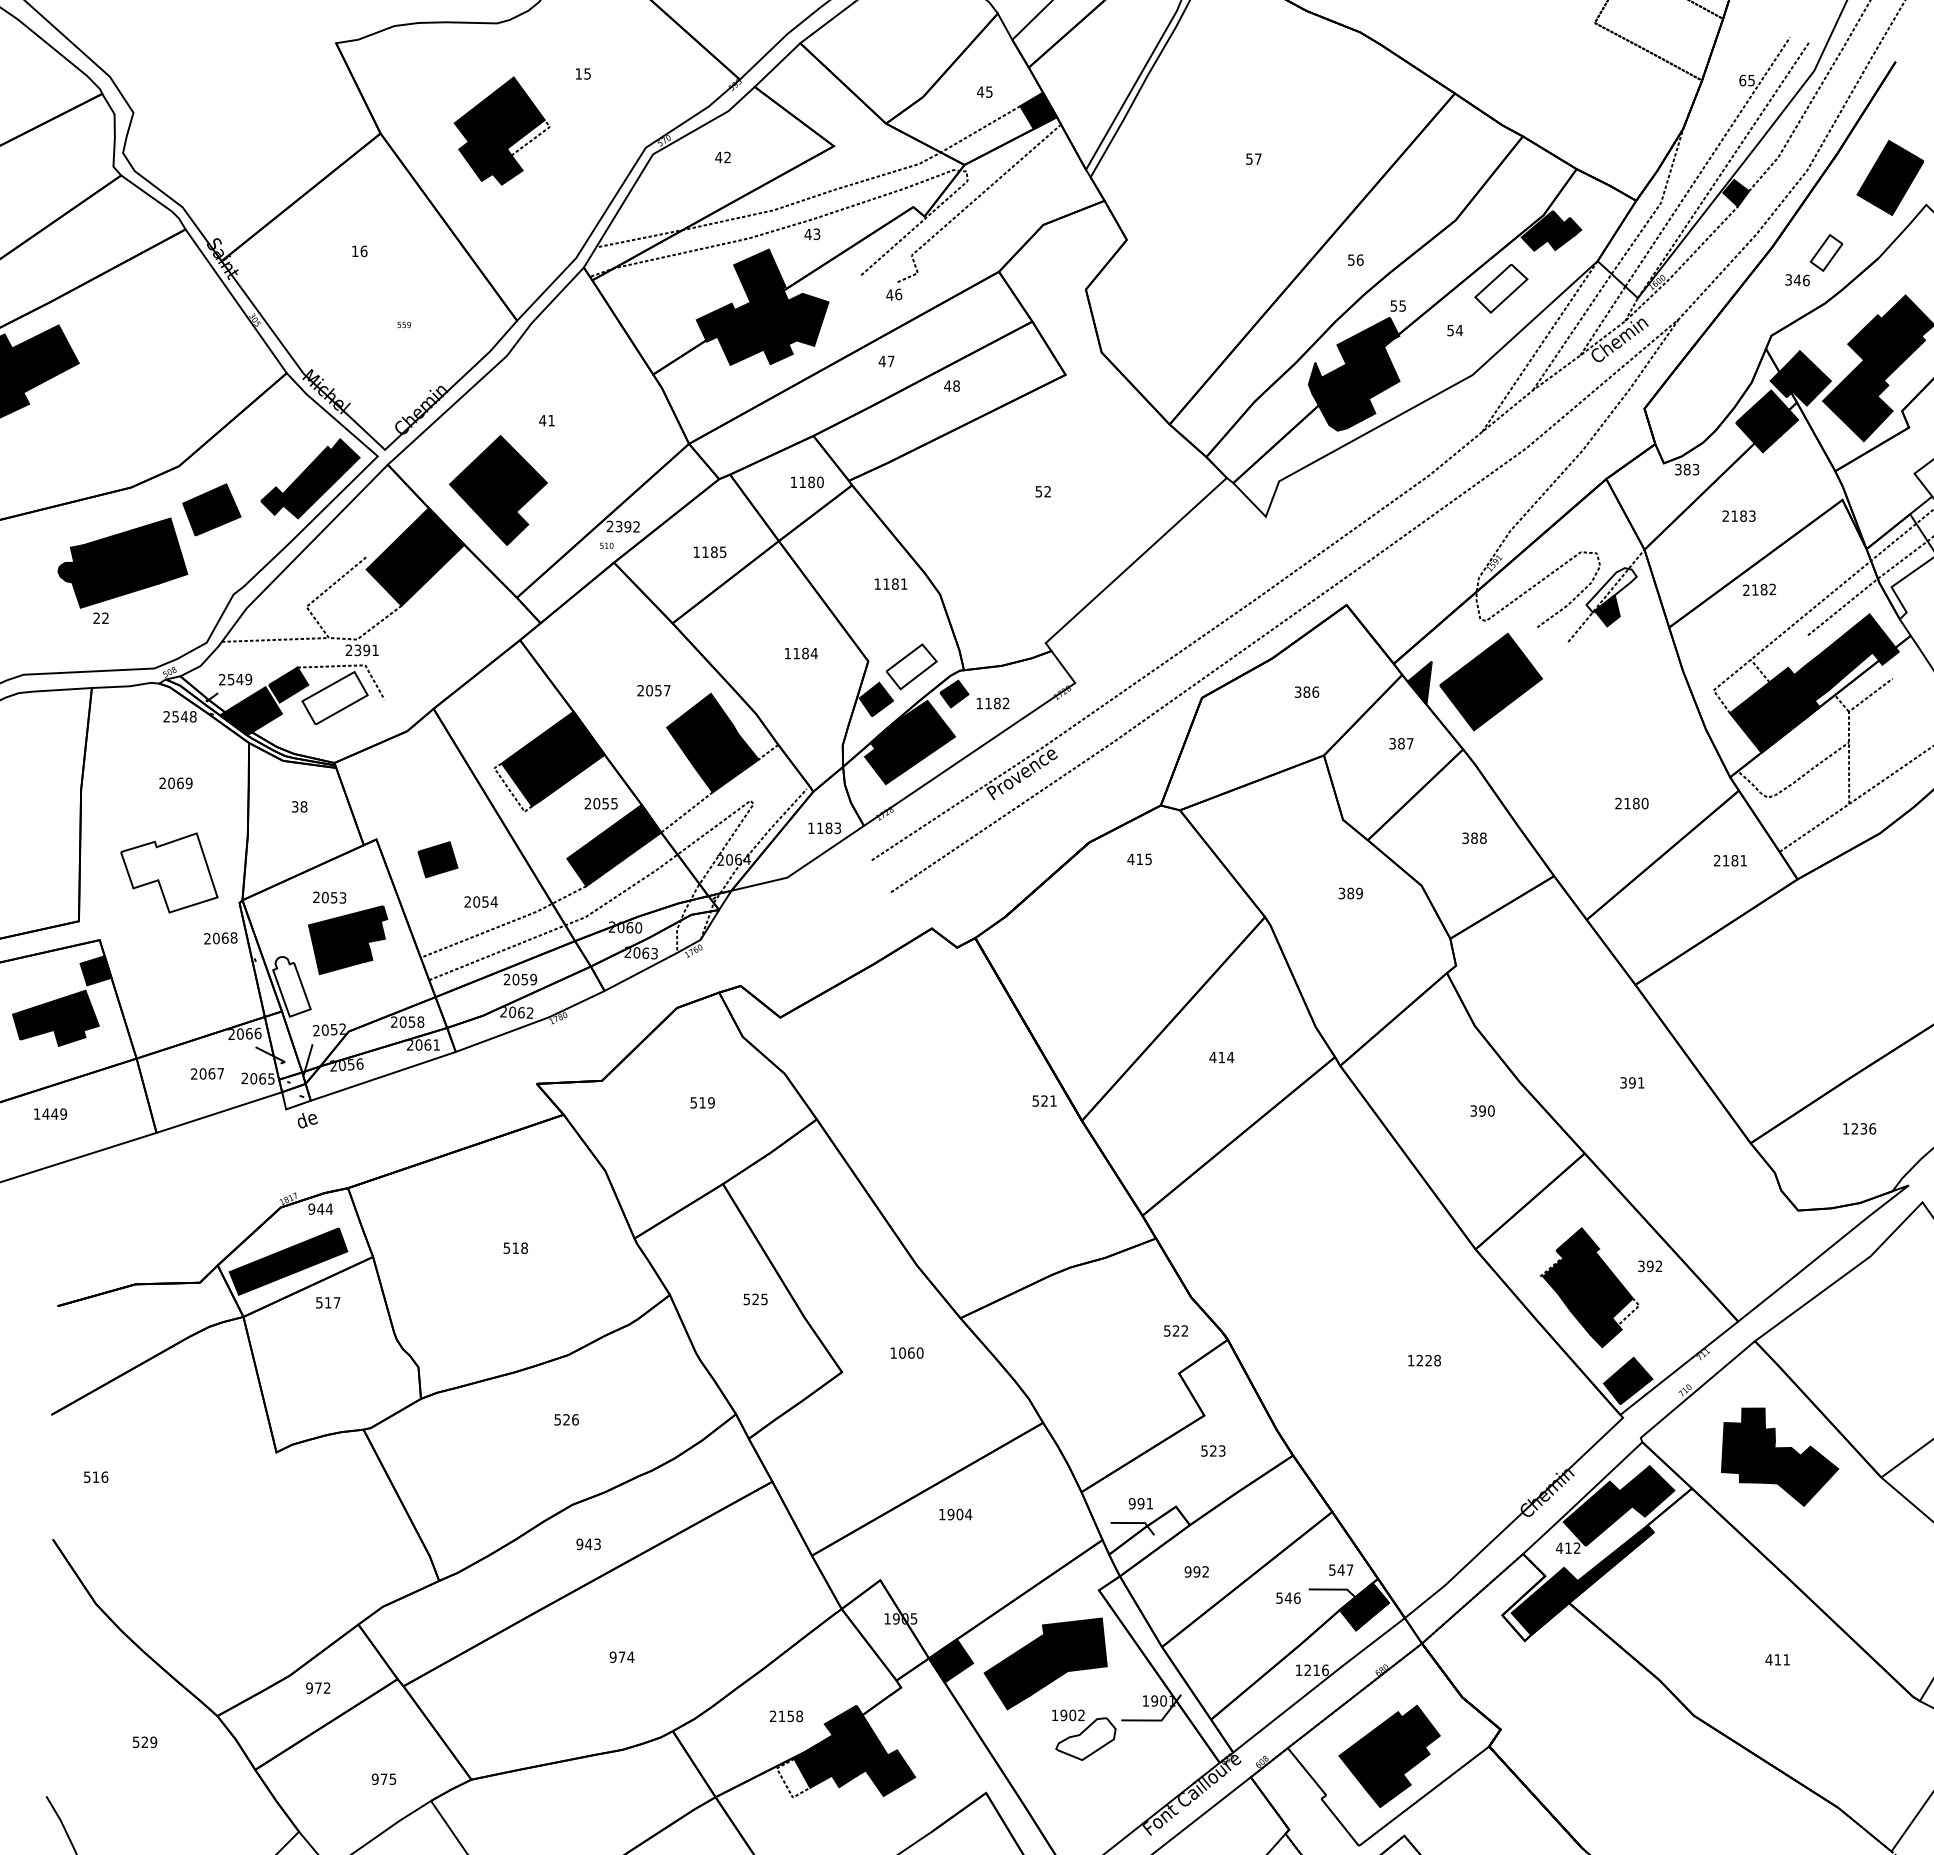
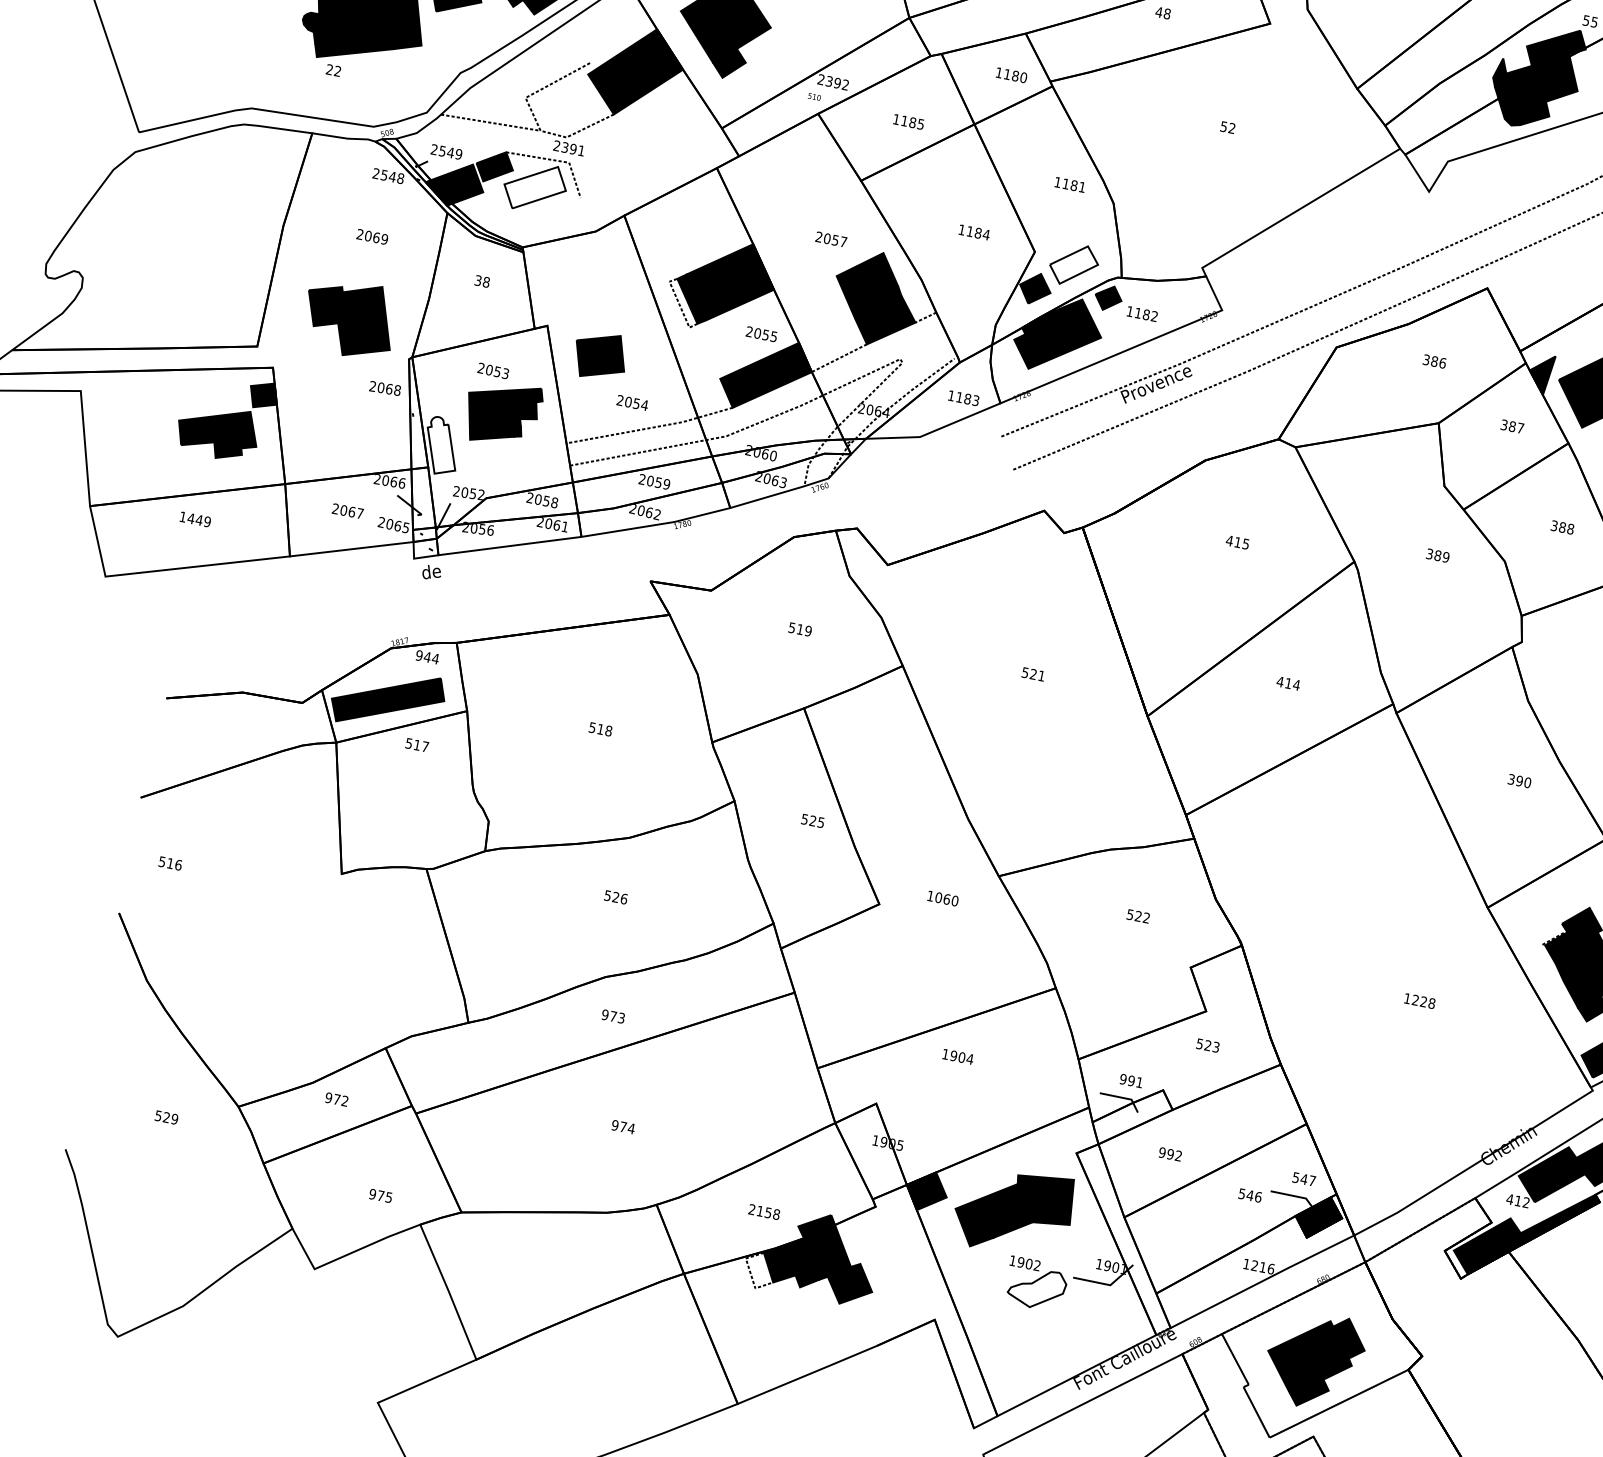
part: (437, 859) -> (600, 355), size x1.43
text: (1139, 859) -> (1237, 542), moved
fill: (169, 872) -> (349, 318), added
text: (1044, 1100) -> (1033, 673), moved
text: (1175, 1330) -> (1137, 915), moved
text: (588, 1543) -> (613, 1015), 943 -> 973

